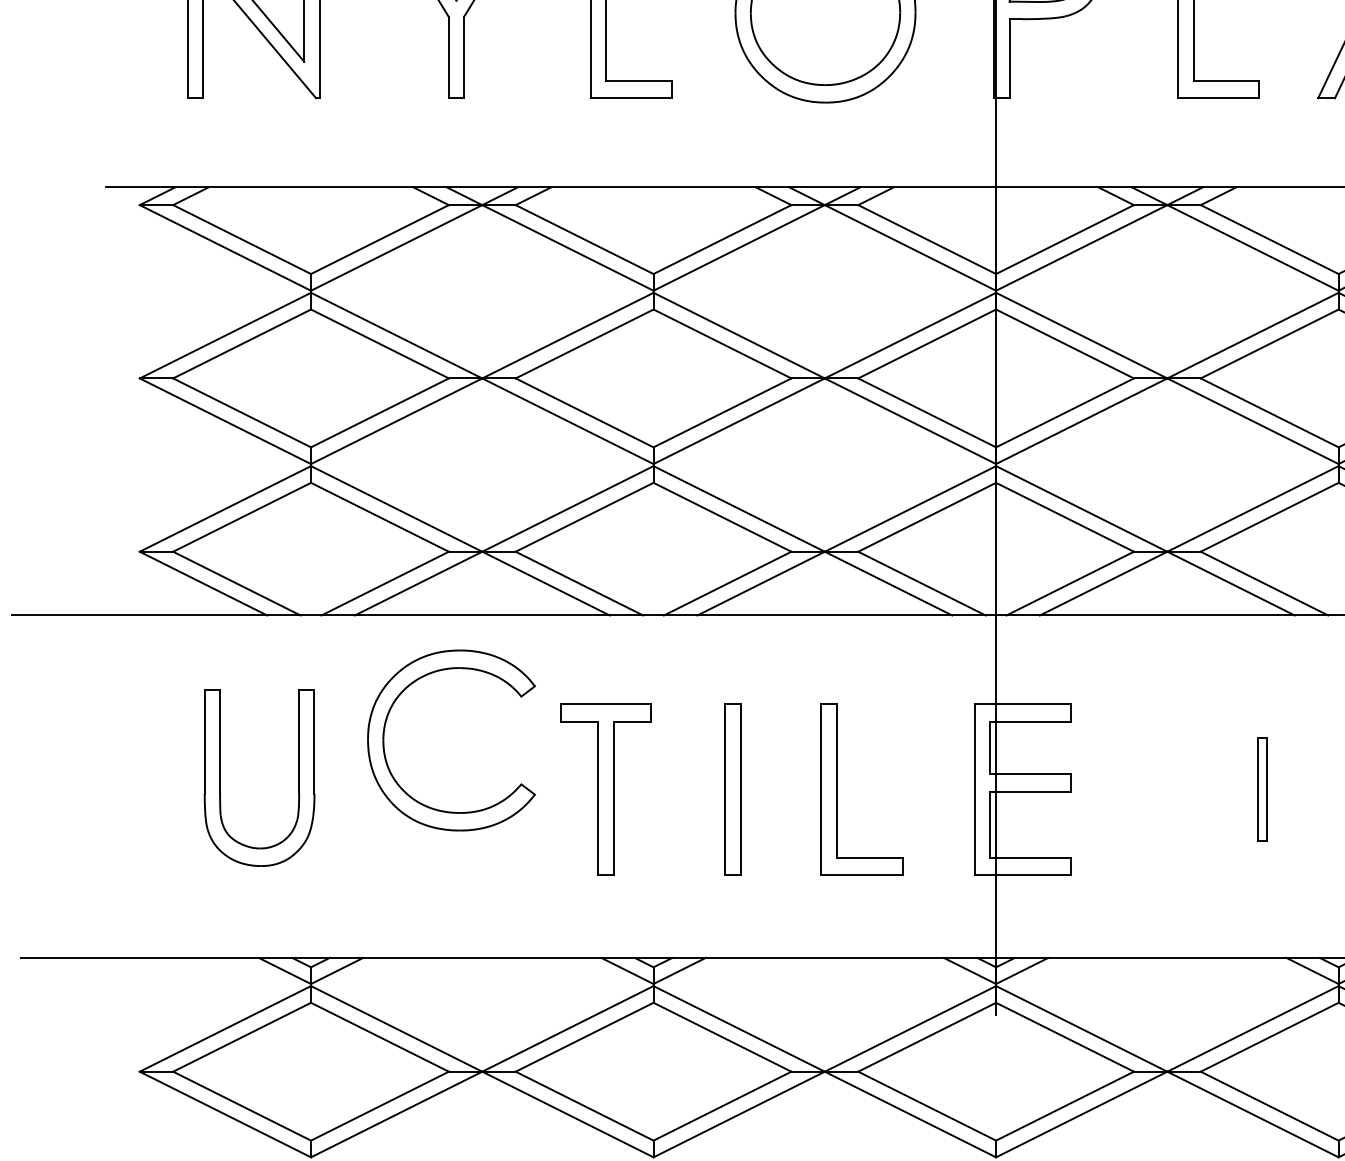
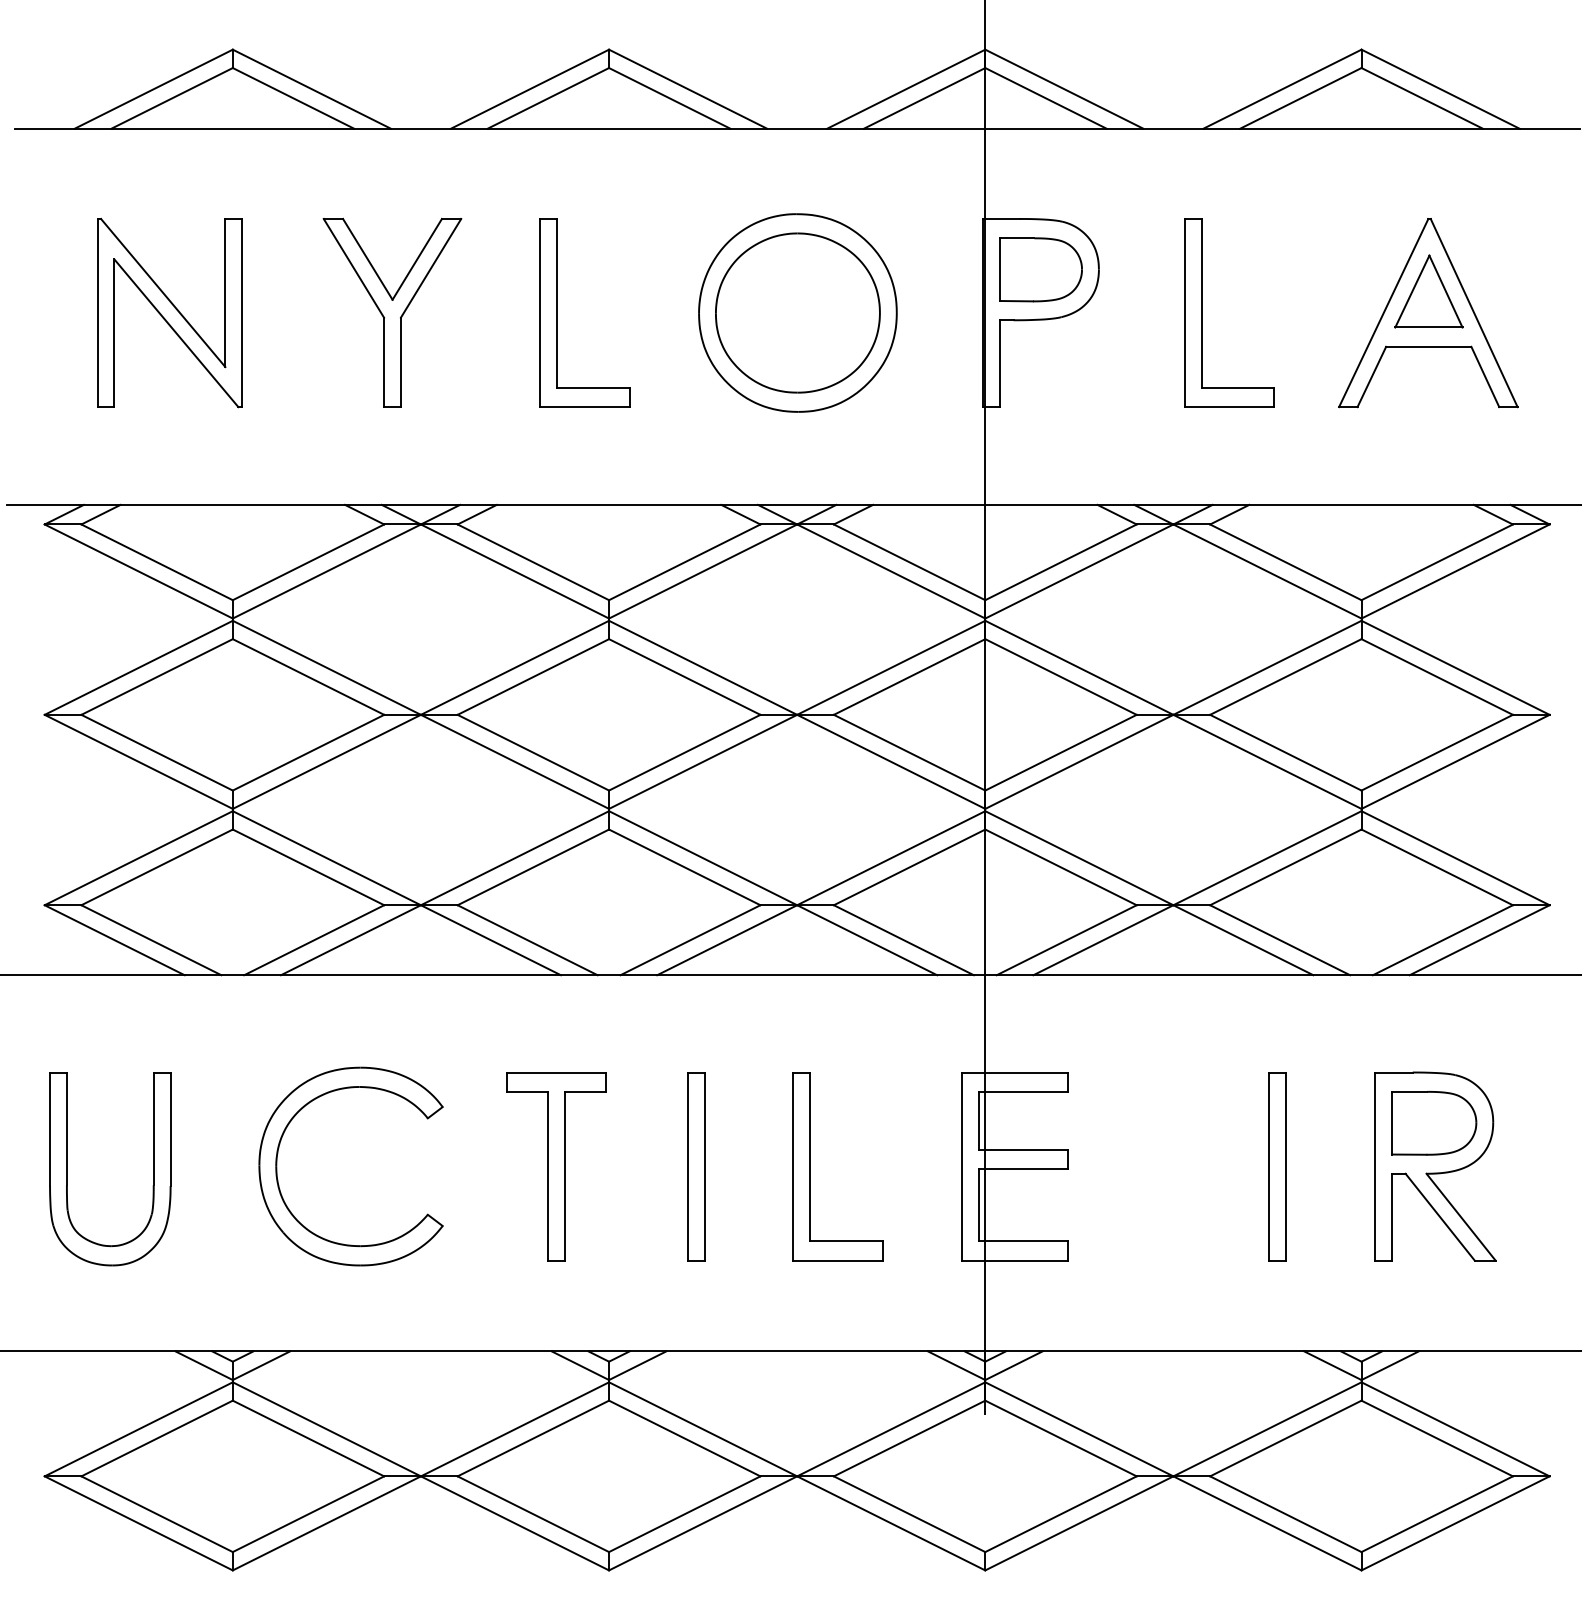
part: (384, 740) -> (277, 1166), moved
part: (220, 778) -> (67, 1169), moved
part: (1262, 789) -> (1277, 1166), size x1.67

